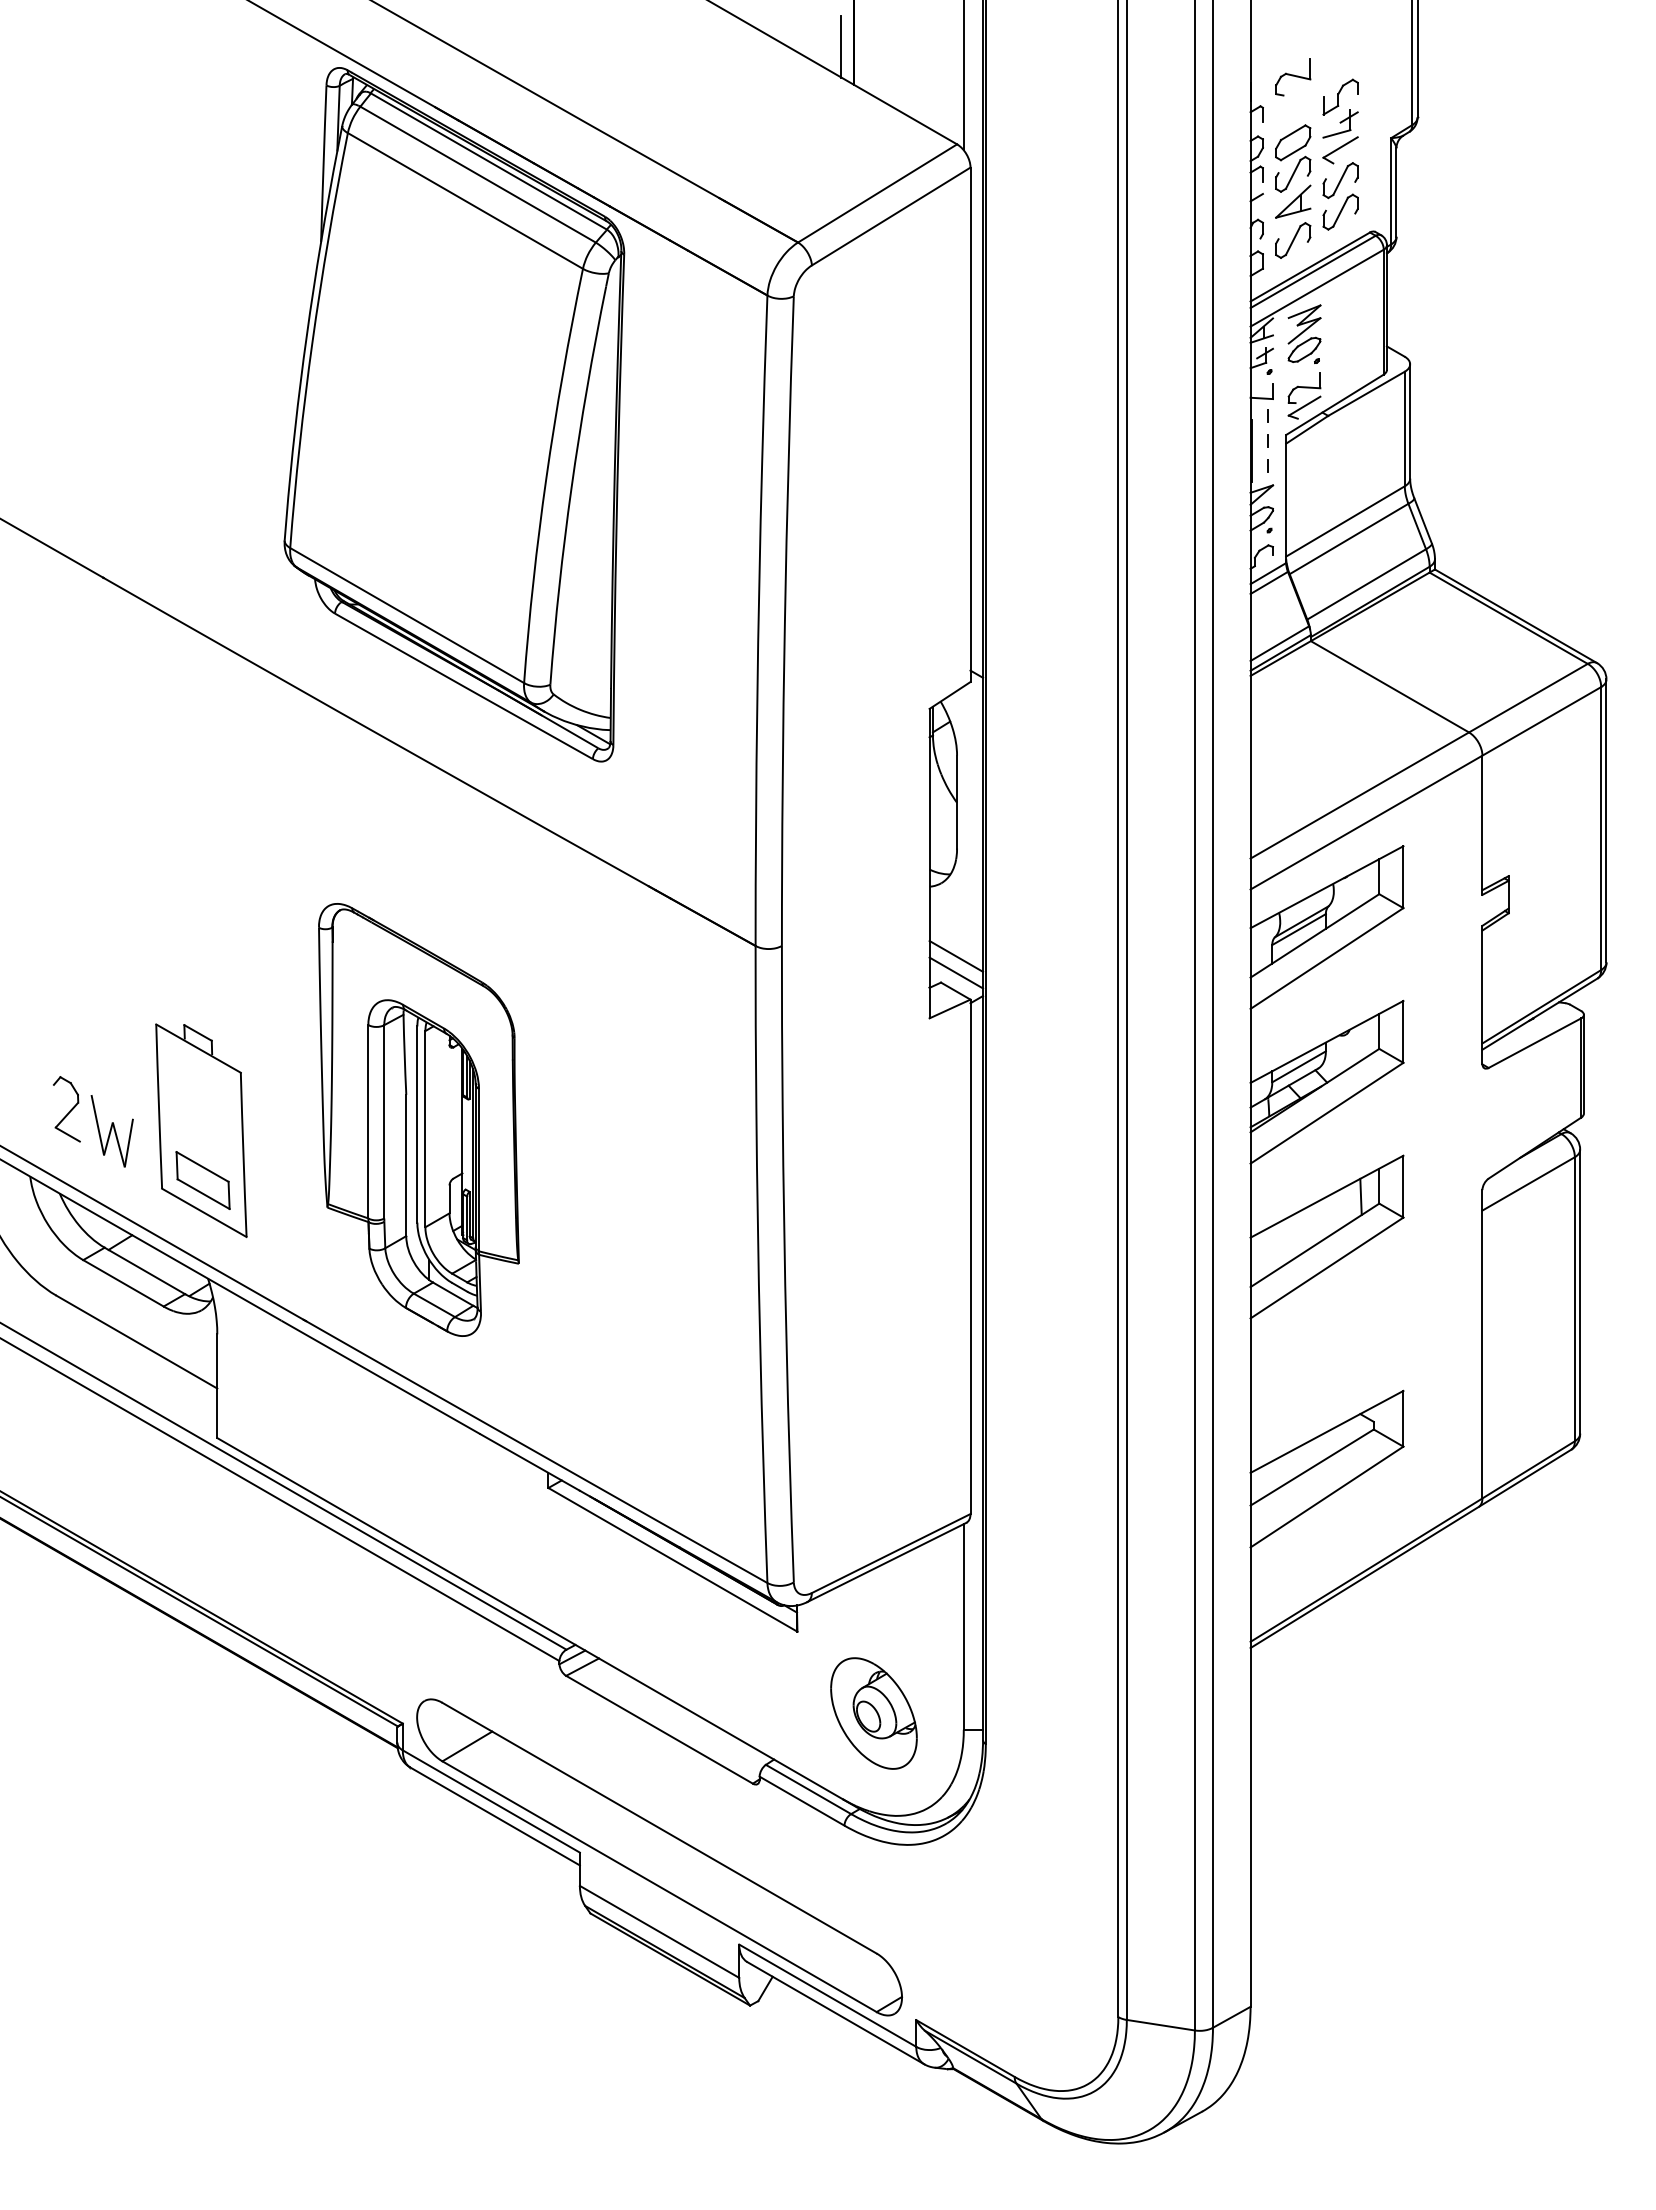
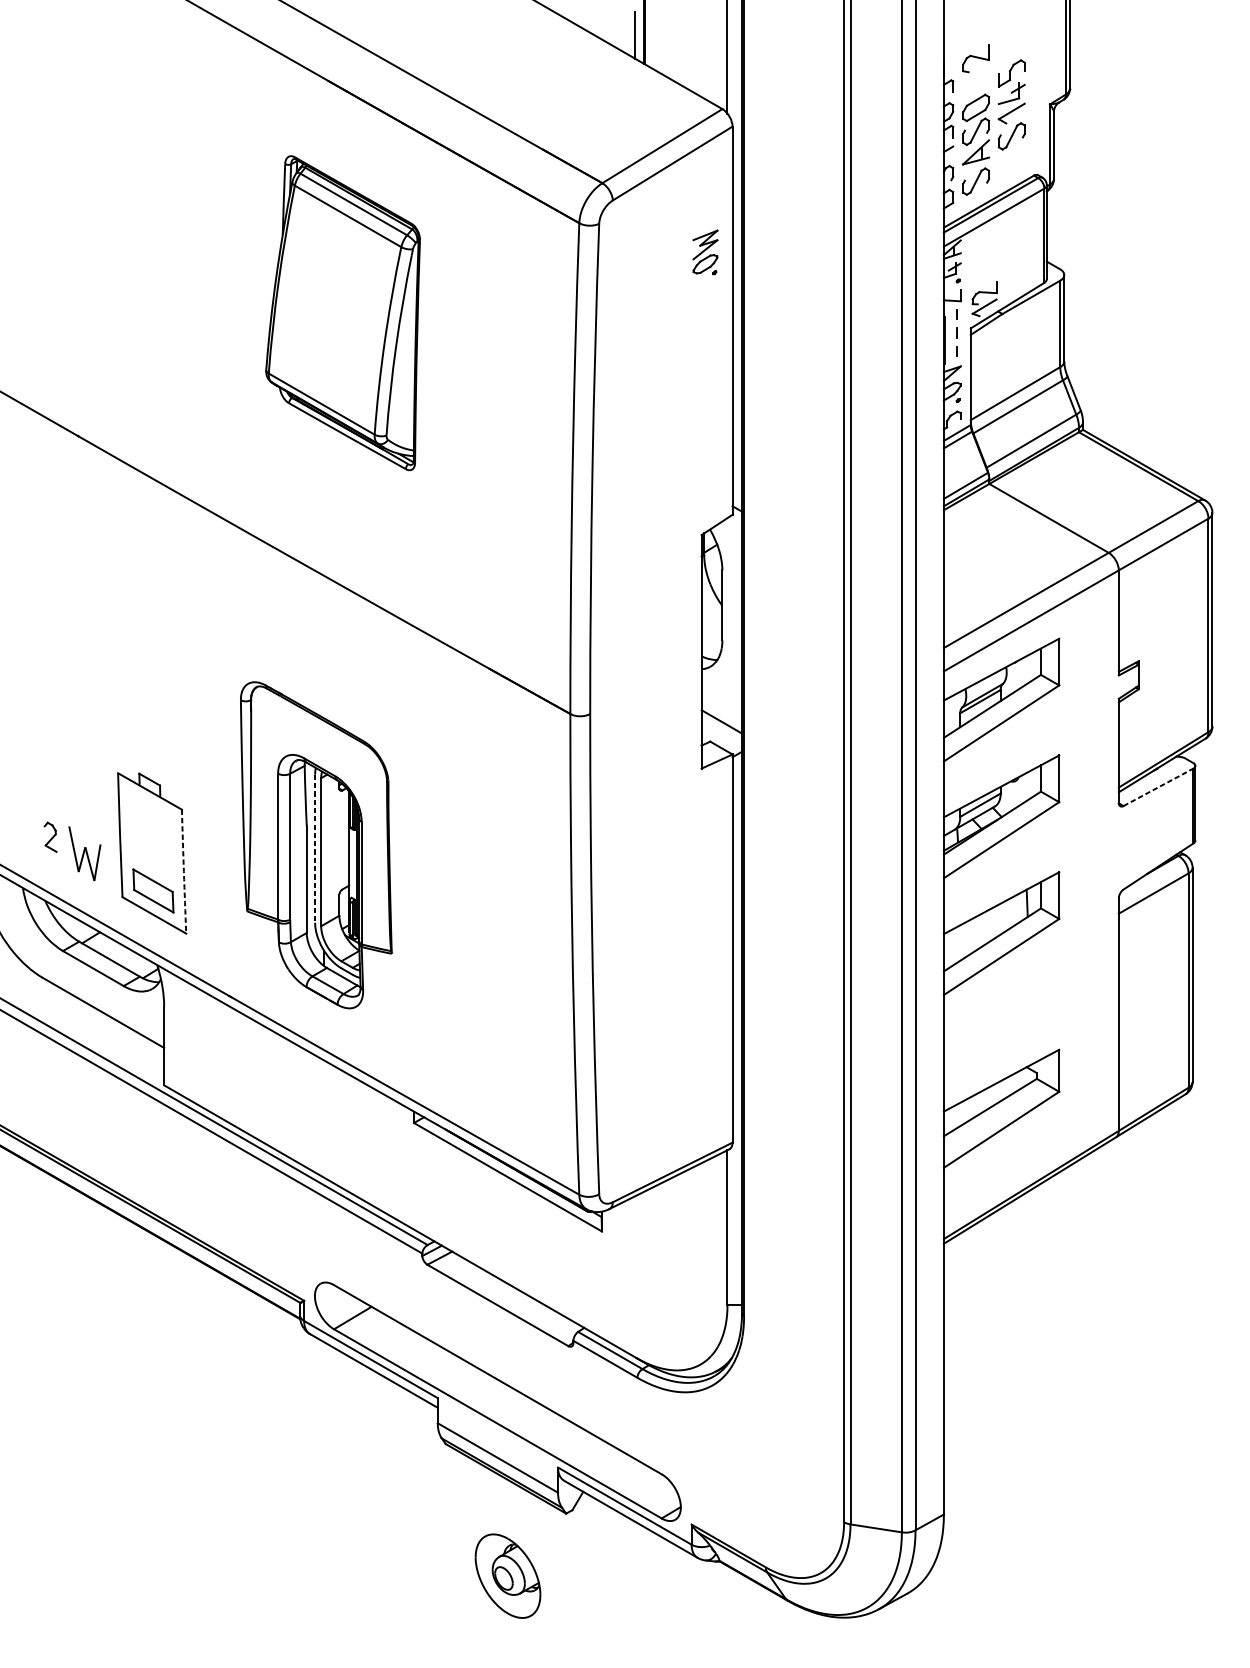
part: (1340, 211) -> (1011, 159), removed
part: (1304, 333) -> (705, 251), moved
part: (454, 414) -> (343, 312), size x0.6
line: (956, 972) -> (721, 734), removed
line: (1534, 1043) -> (1158, 787), solid -> dashed
part: (66, 1109) -> (50, 837), size x0.6
line: (417, 1125) -> (315, 849), solid -> dashed
arc: (243, 1154) -> (183, 871), solid -> dashed
part: (873, 1713) -> (507, 1576), moved

